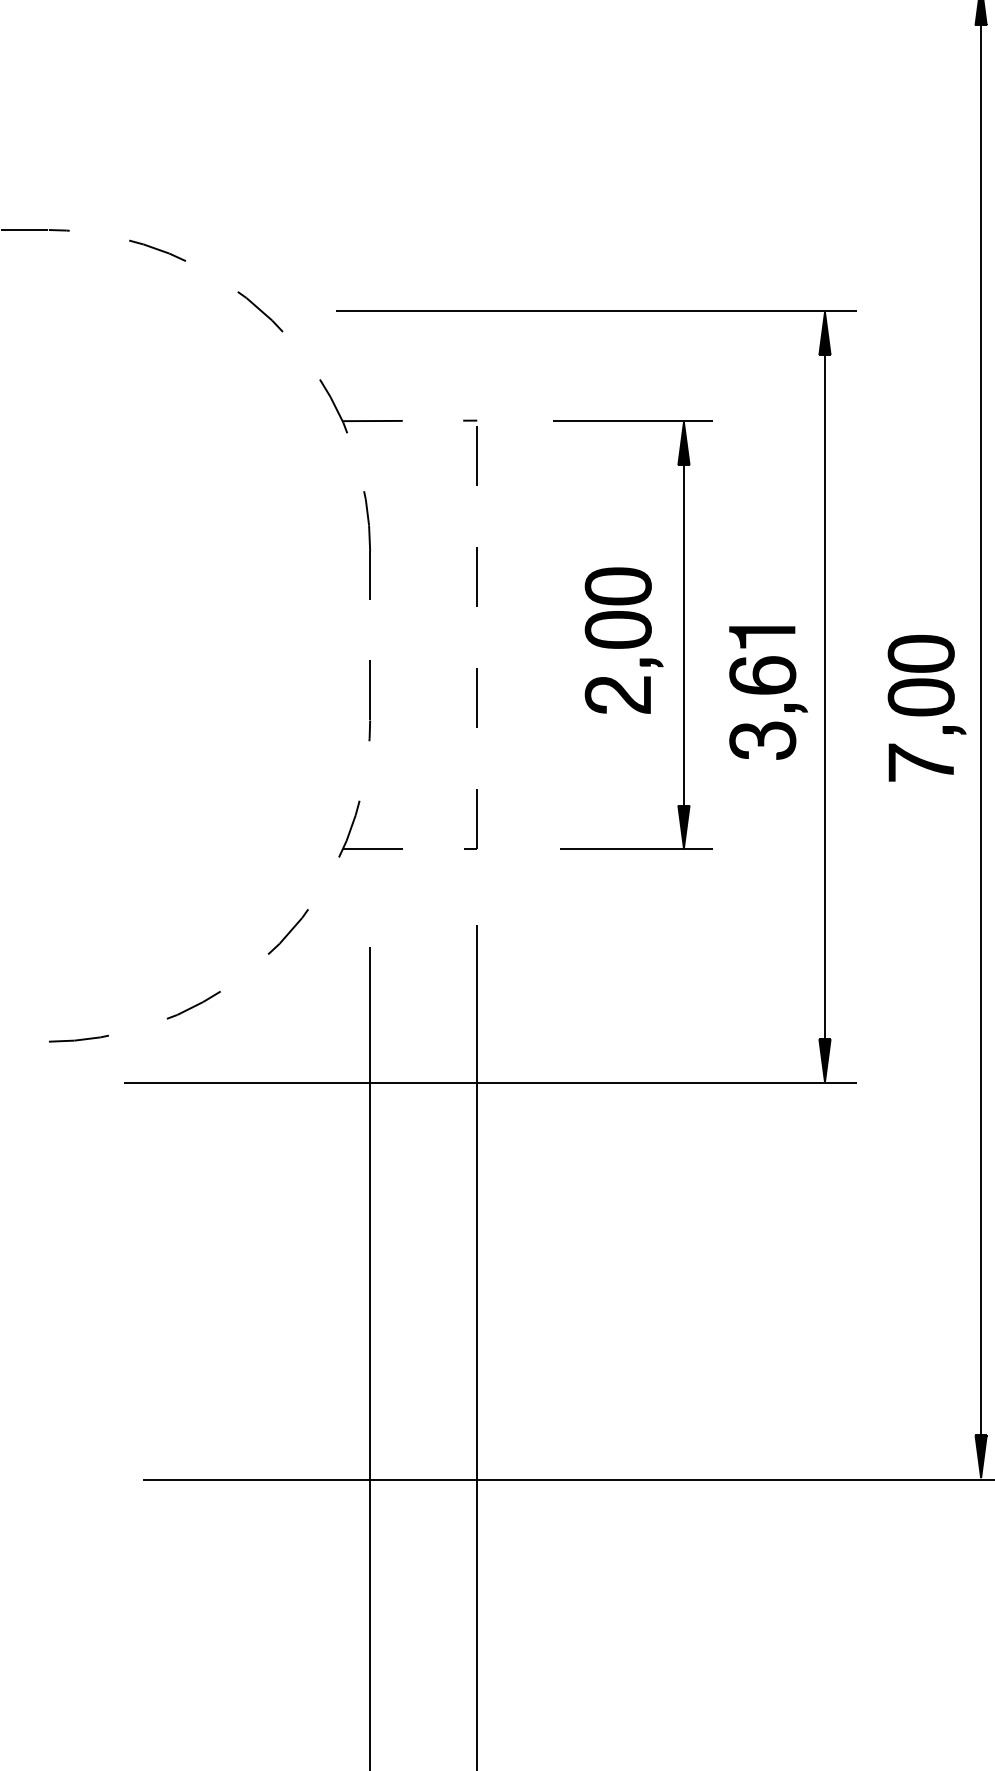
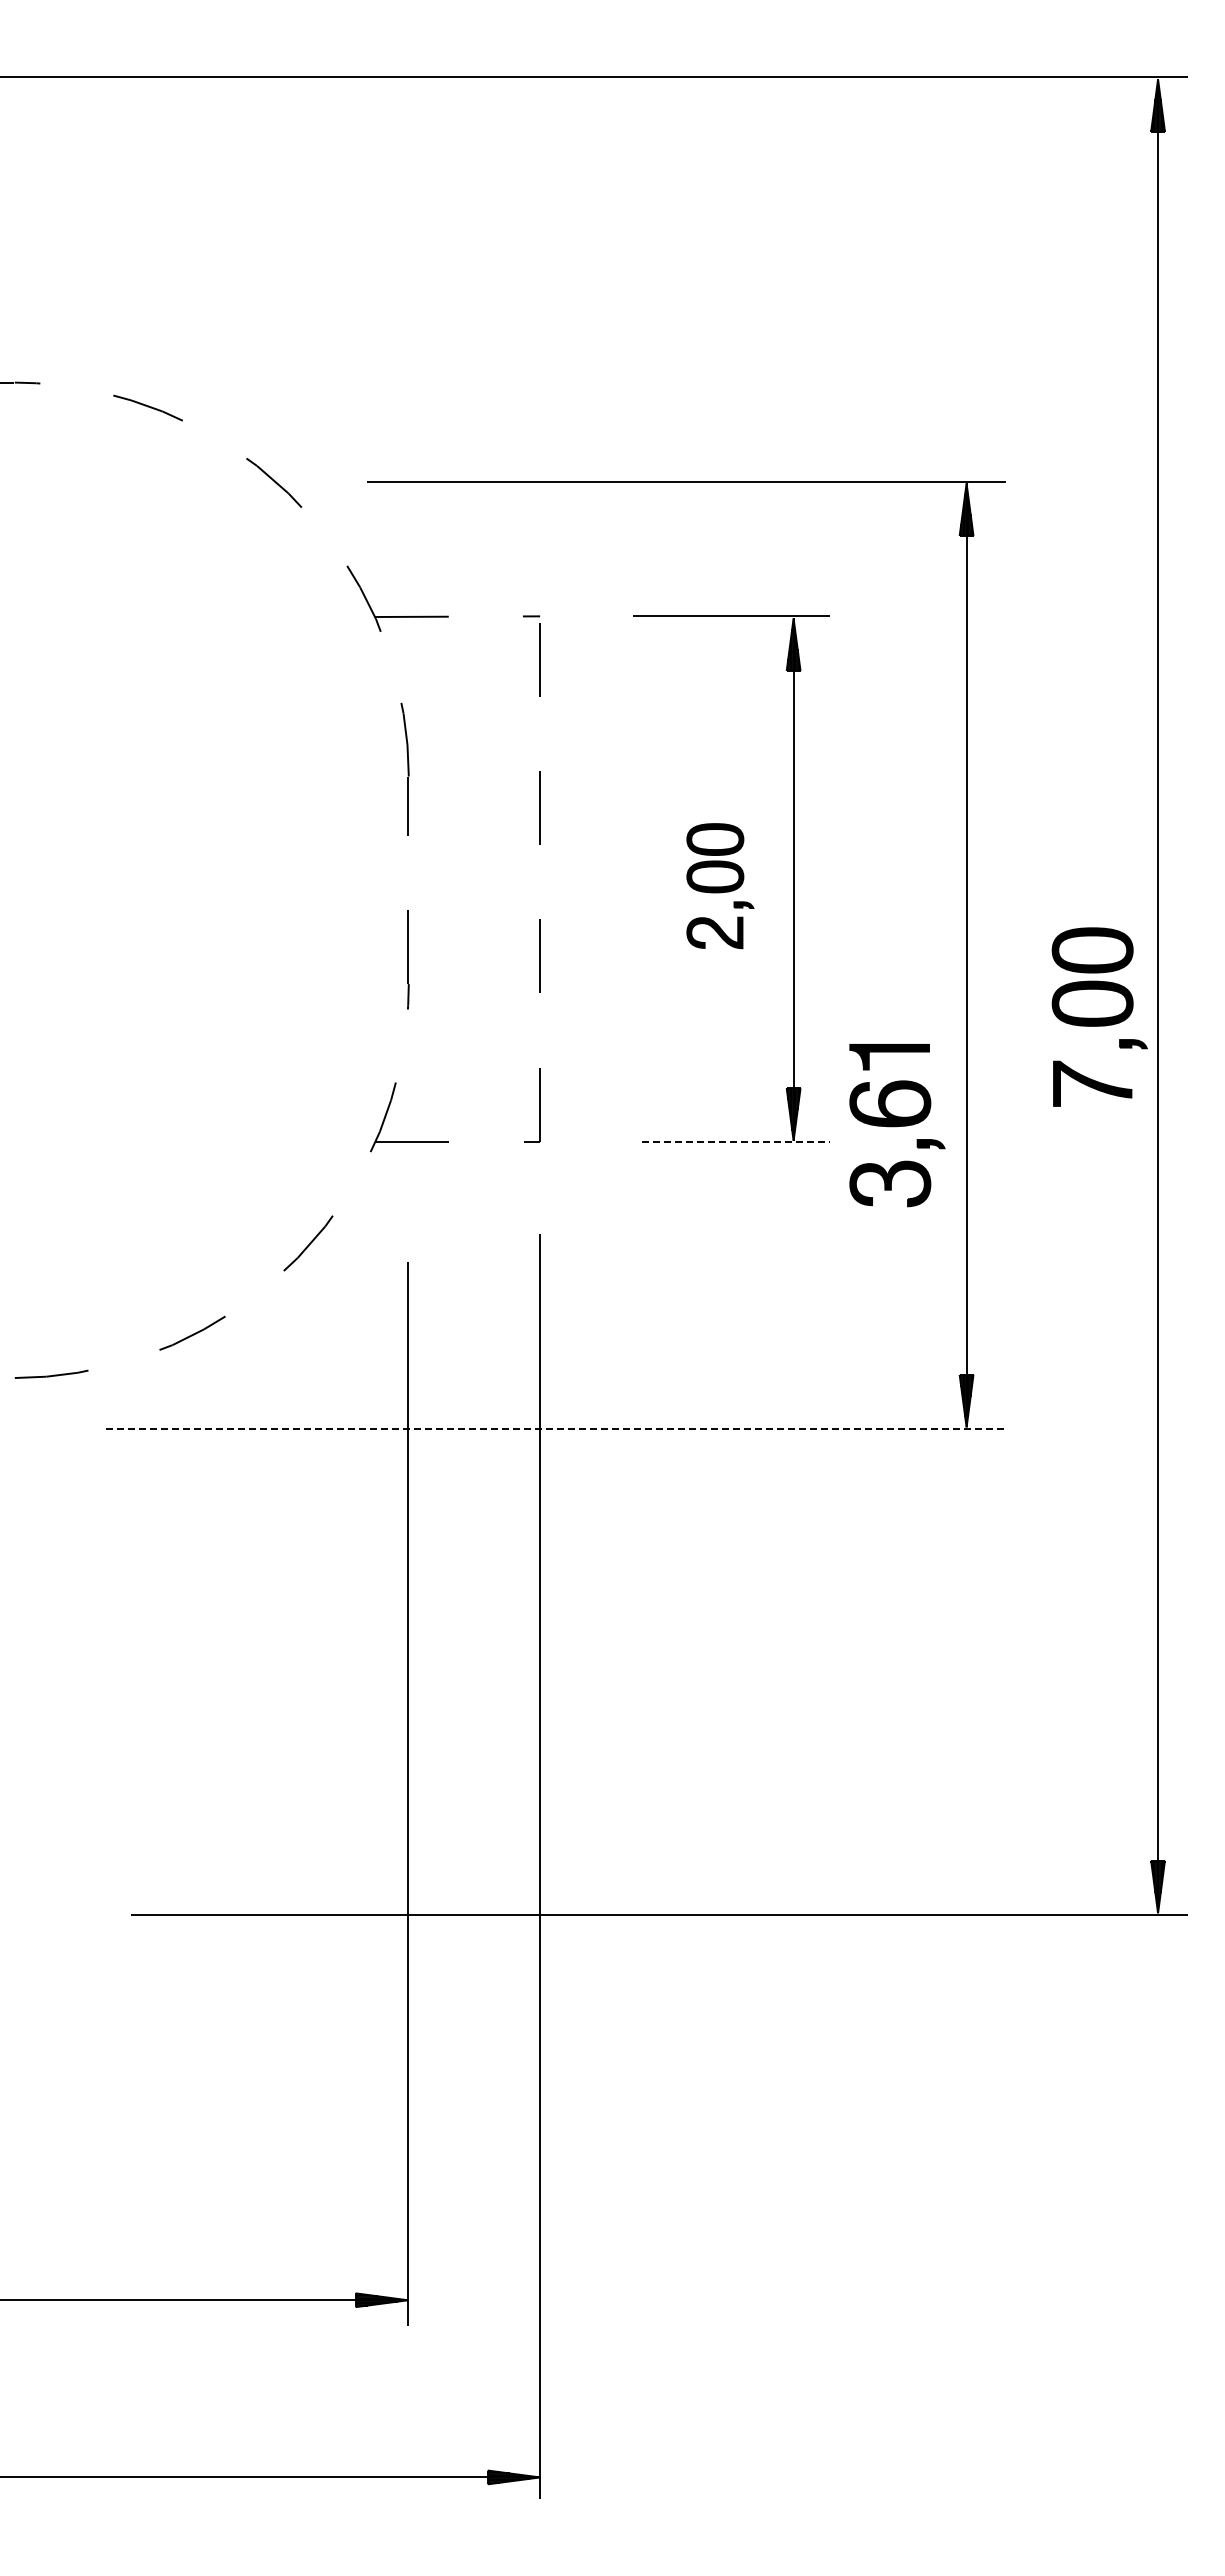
part: (624, 640) -> (720, 885), size x0.7
part: (768, 693) -> (897, 1125), moved
part: (926, 707) -> (1099, 1016), moved
line: (636, 848) -> (735, 1141), solid -> dashed
line: (490, 1083) -> (556, 1429), solid -> dashed

